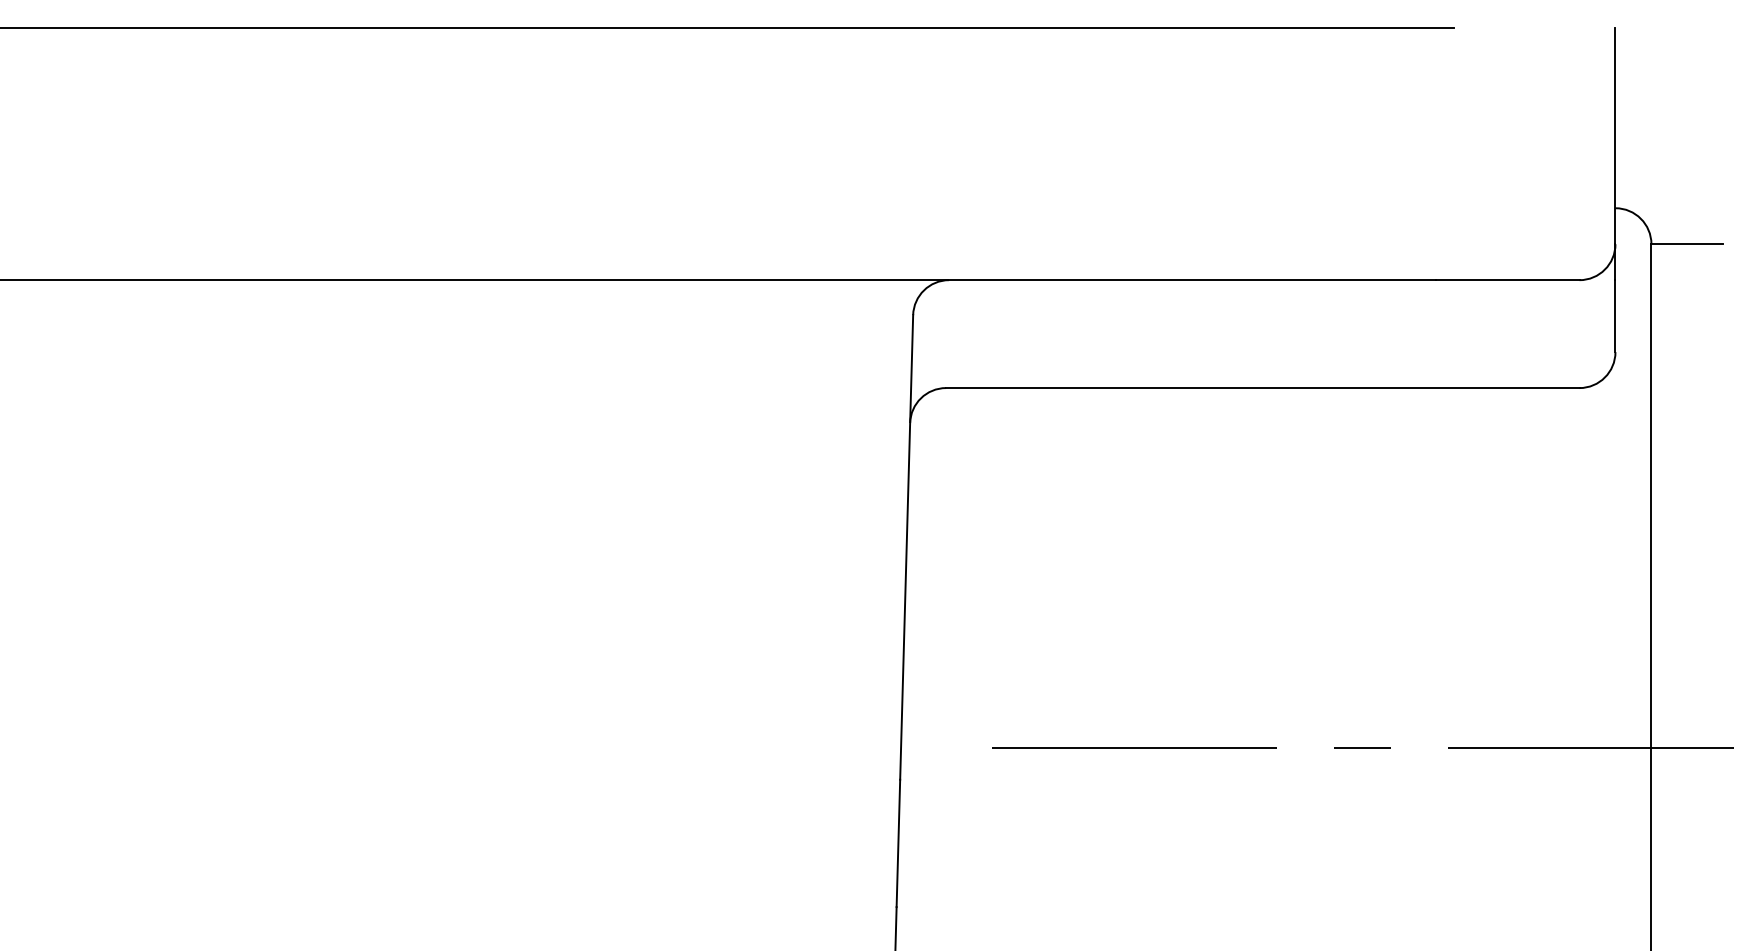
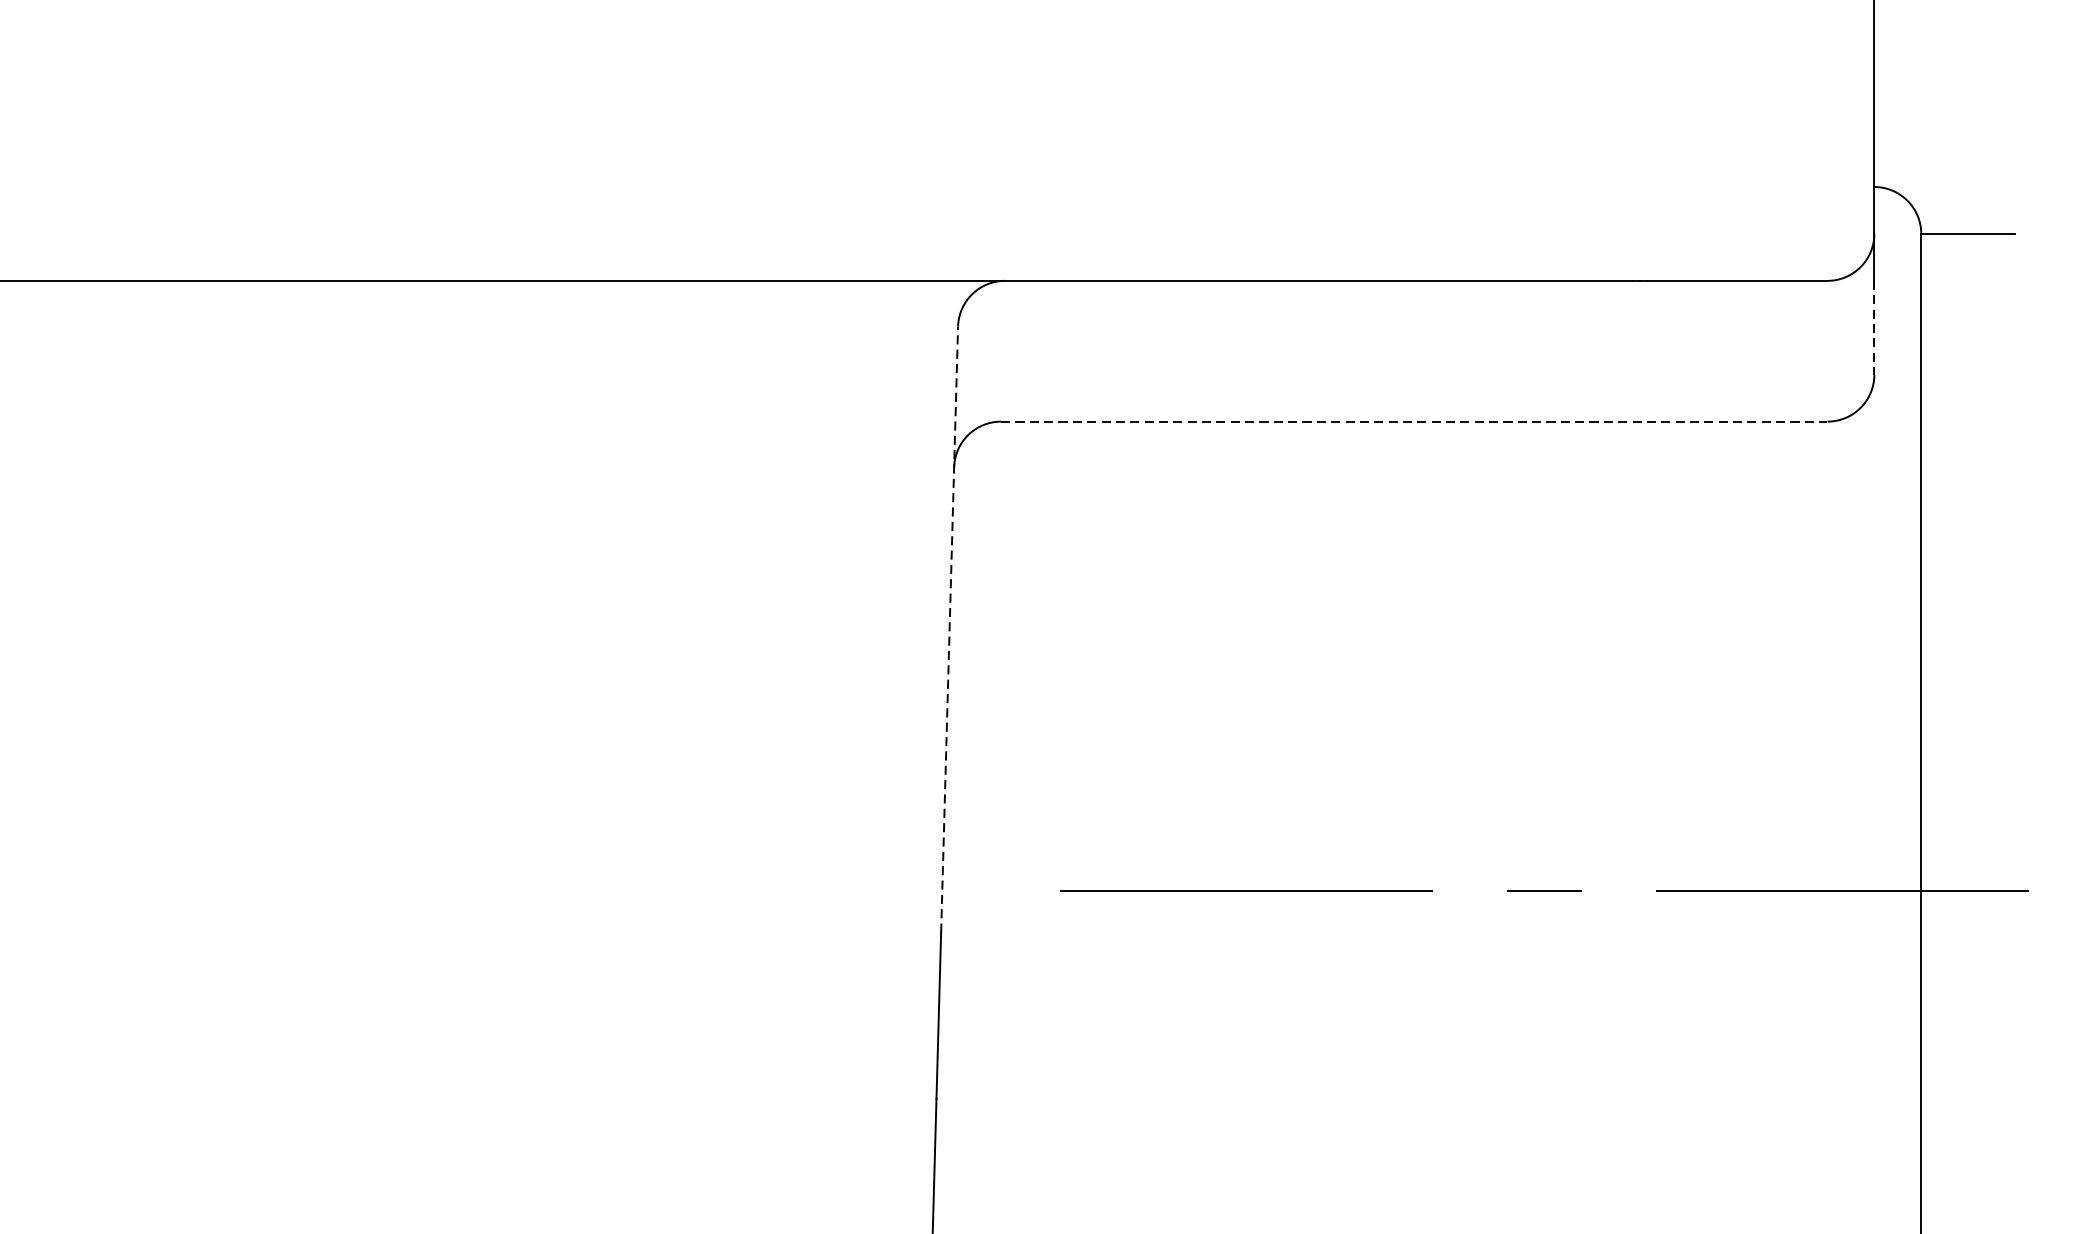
line: (1615, 316) -> (1874, 328), solid -> dashed
line: (1262, 388) -> (1413, 422), solid -> dashed
line: (906, 546) -> (949, 628), solid -> dashed

